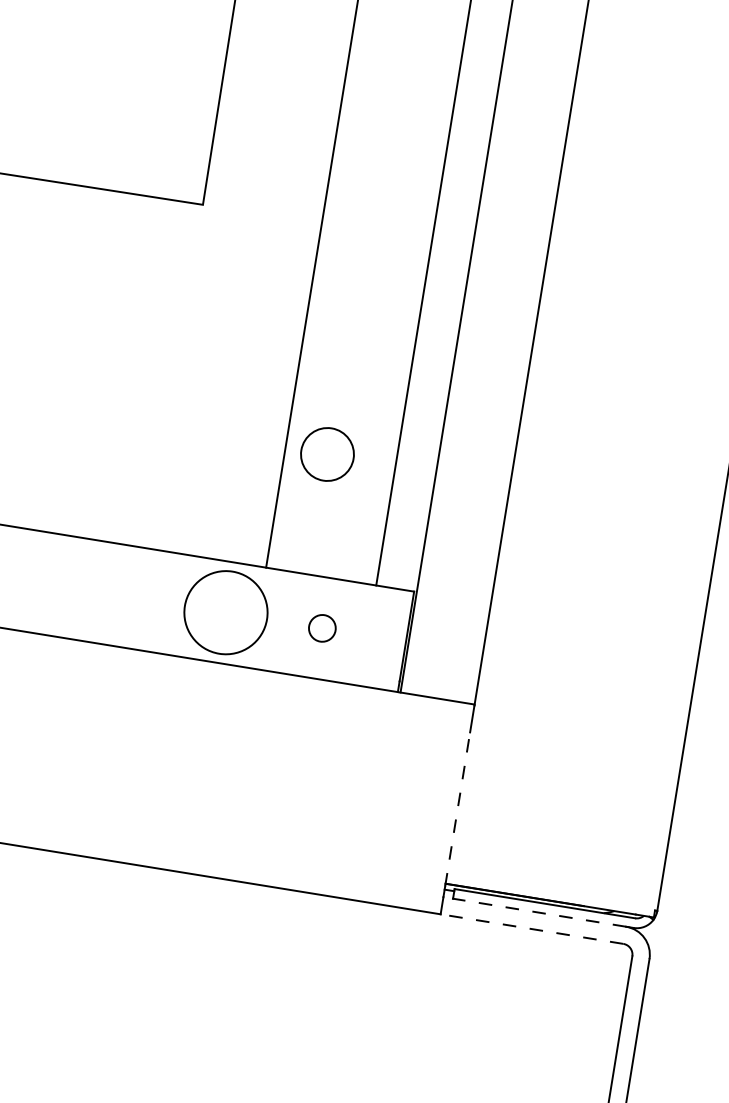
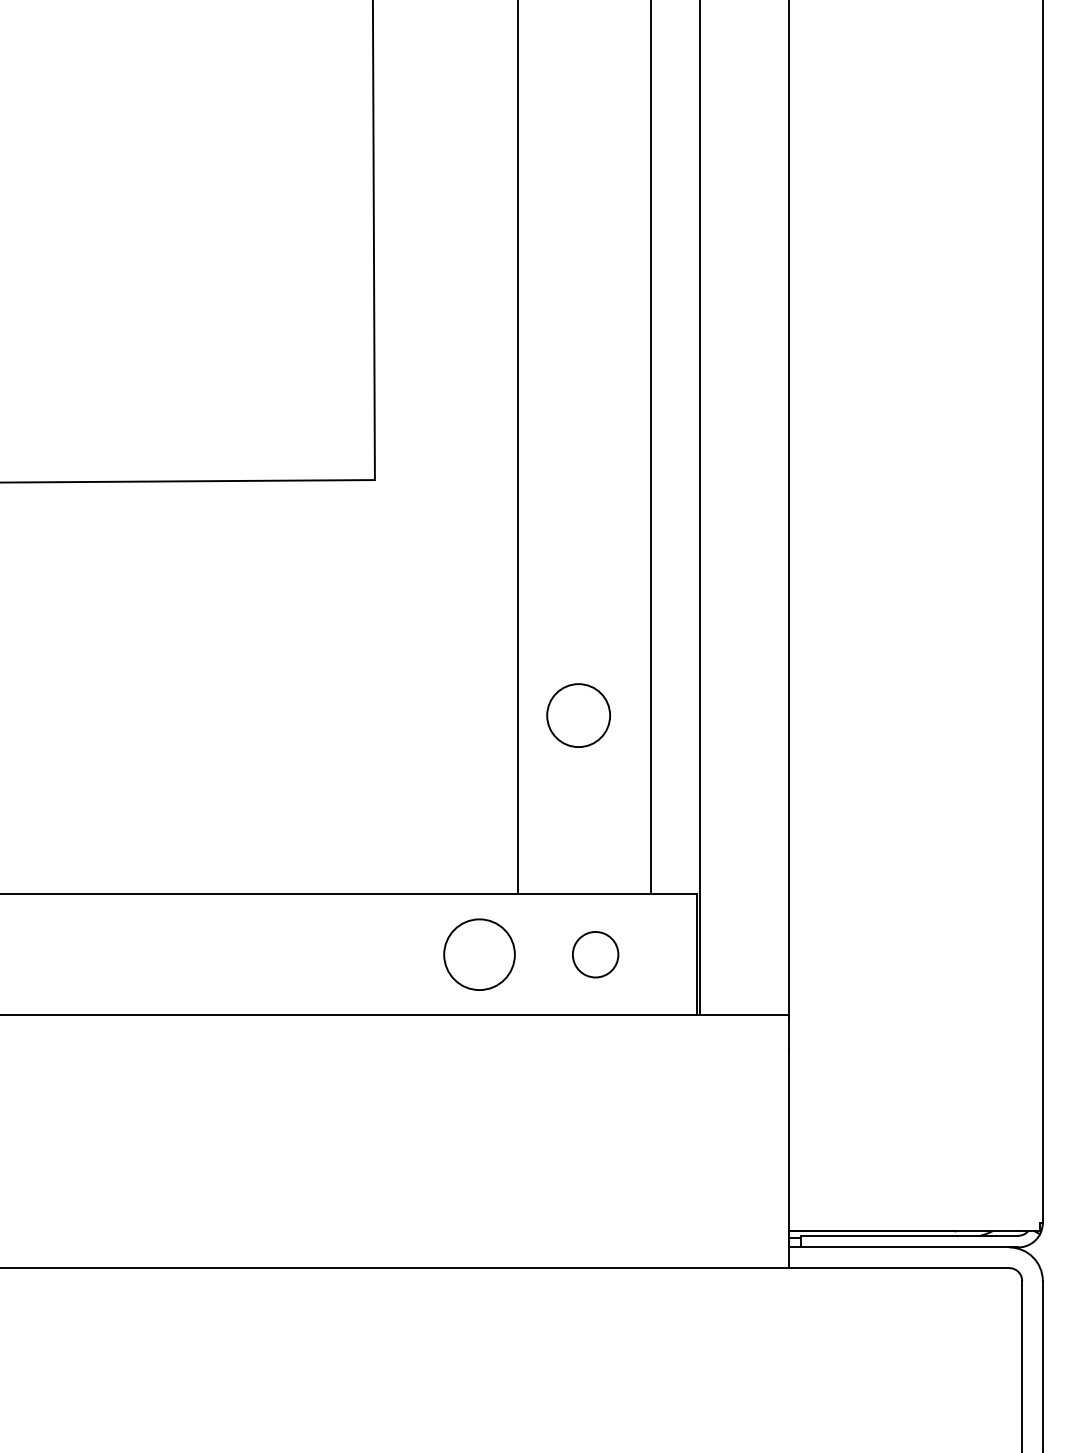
circle: (327, 454) -> (578, 715), moved
circle: (225, 612) -> (479, 954), size x0.71
circle: (322, 628) -> (595, 954), size x1.43
line: (458, 809) -> (789, 1141), dashed -> solid
line: (534, 911) -> (898, 1247), dashed -> solid
line: (531, 929) -> (898, 1268), dashed -> solid

